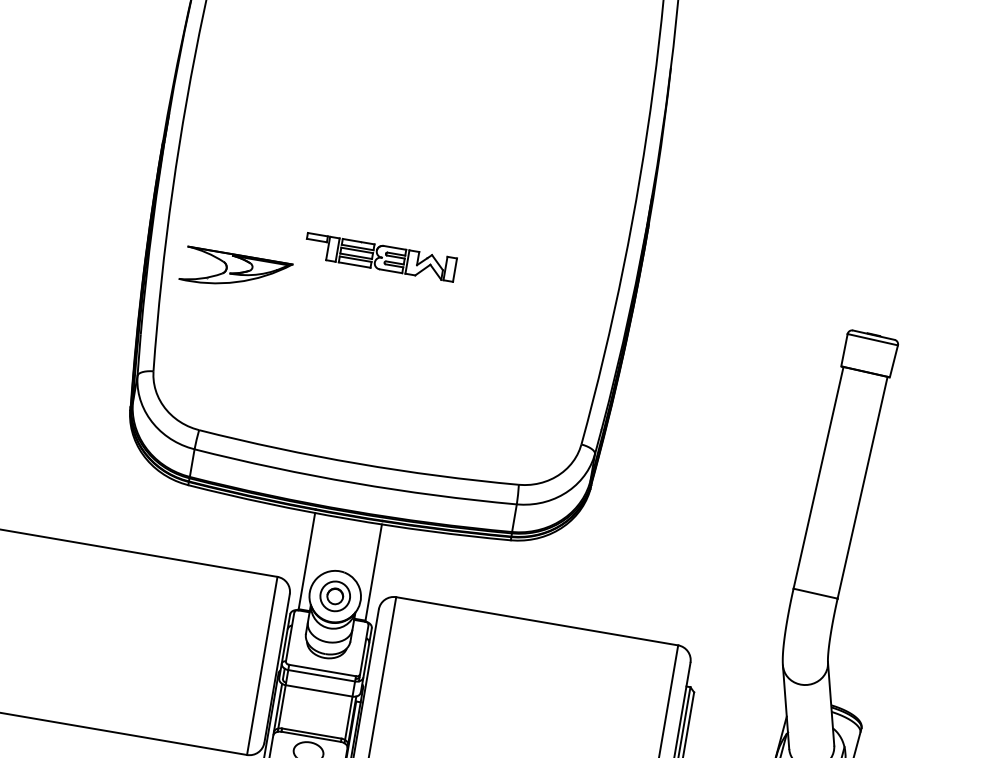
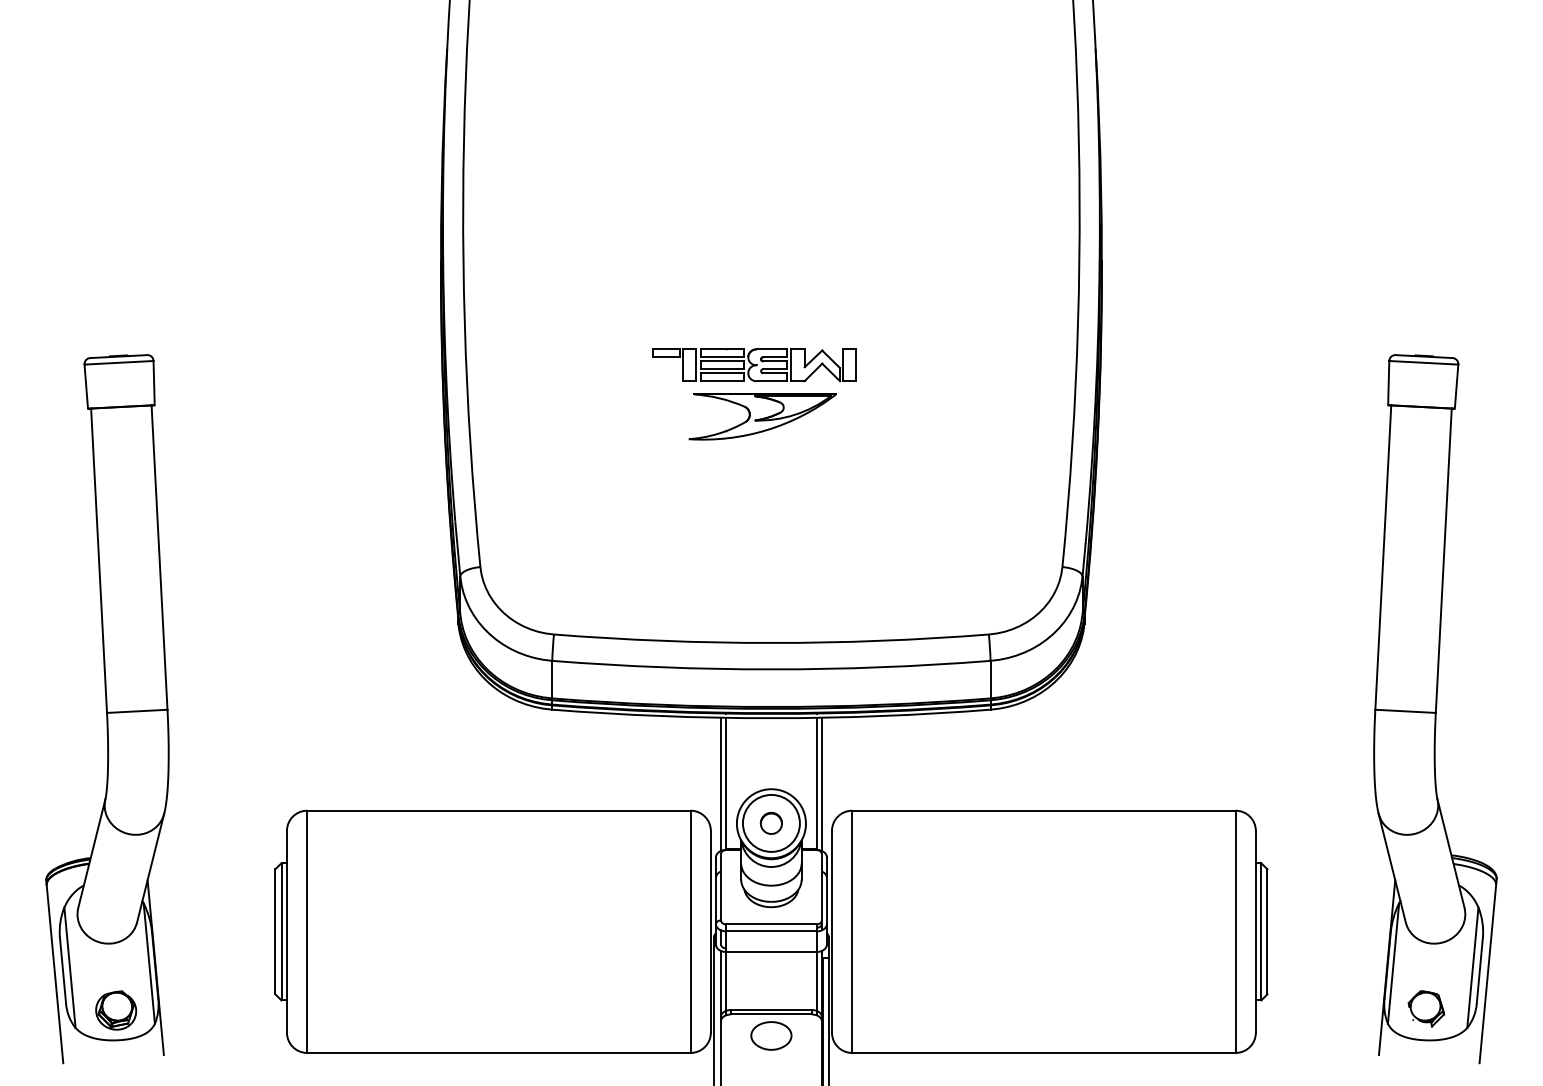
part: (235, 271) -> (762, 416), moved
line: (302, 560) -> (720, 783), added
line: (377, 573) -> (821, 783), added
circle: (334, 595) -> (770, 822), size x1.43

